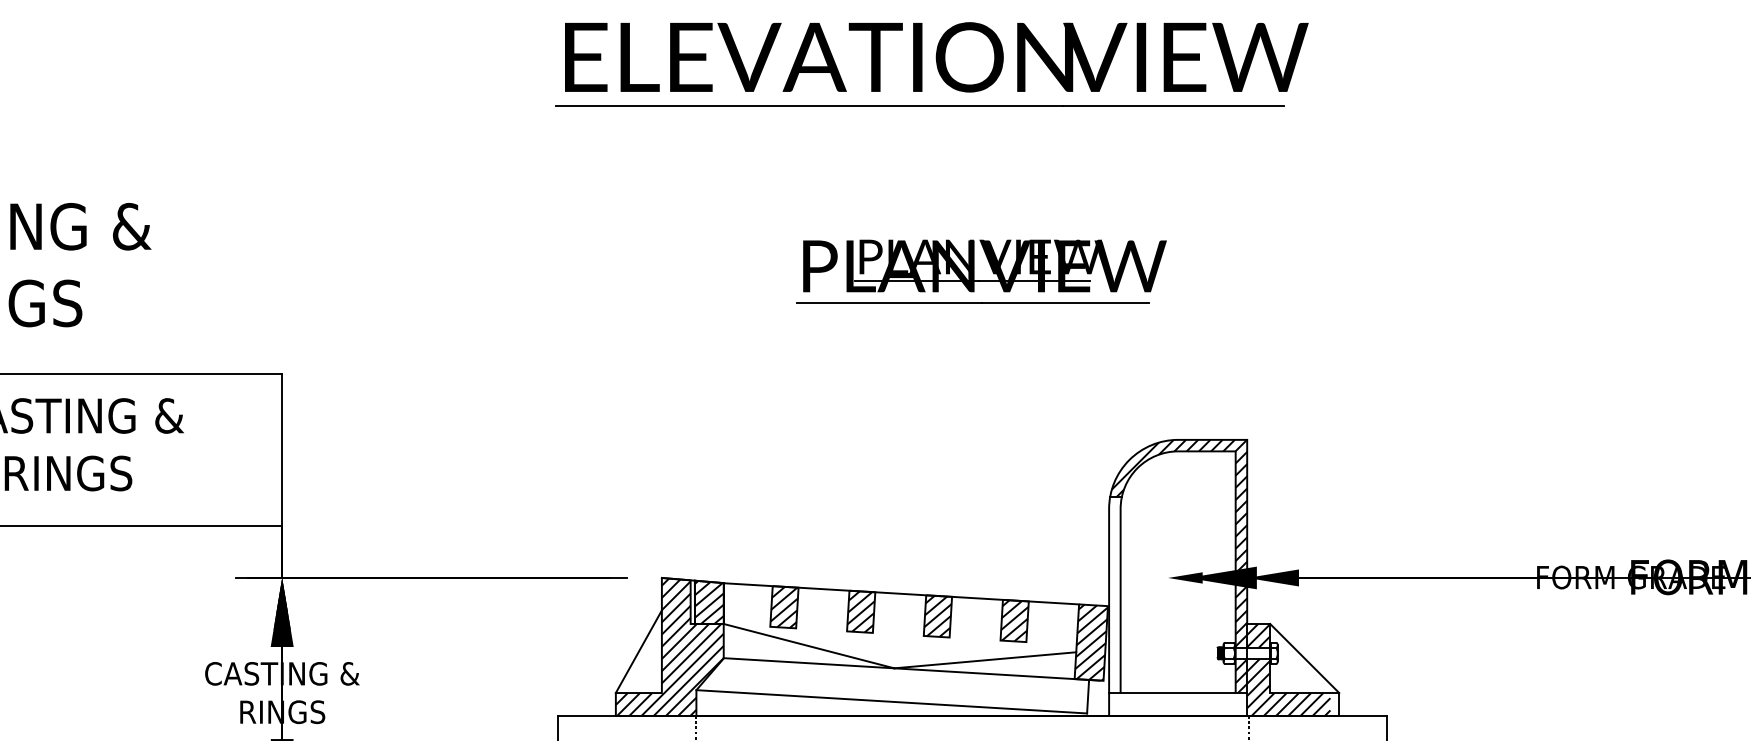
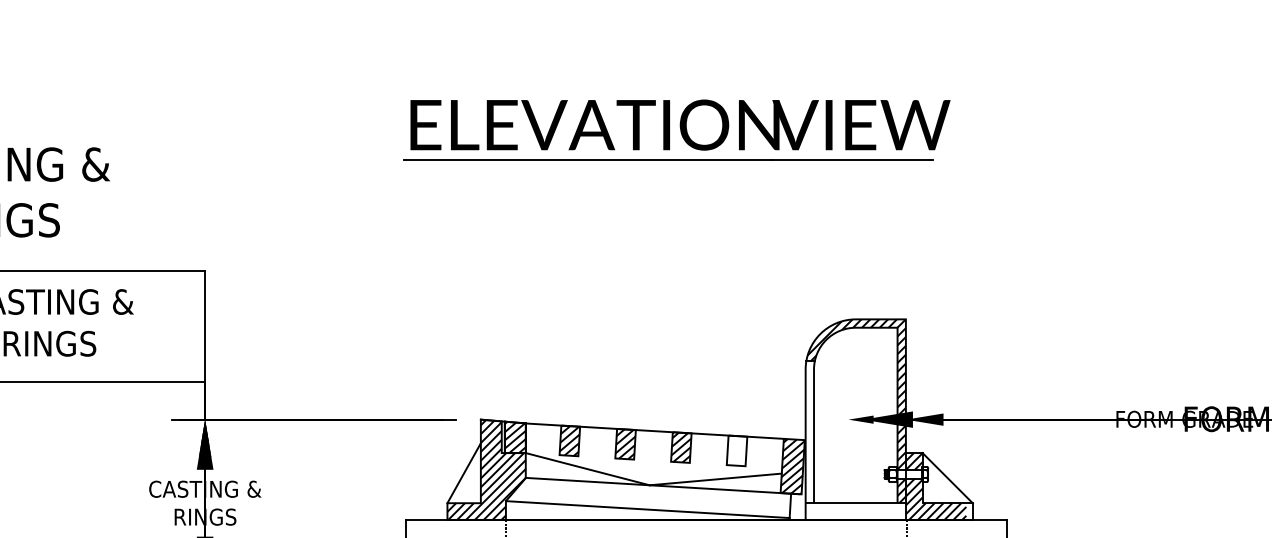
part: (931, 64) -> (676, 130), moved
part: (974, 271) -> (707, 197), removed
hatch: (1014, 620) -> (736, 450), removed

